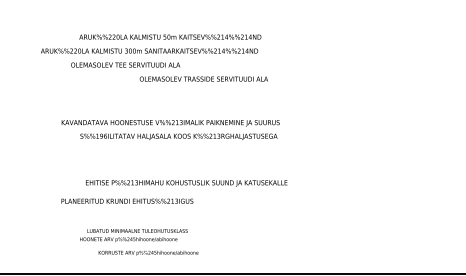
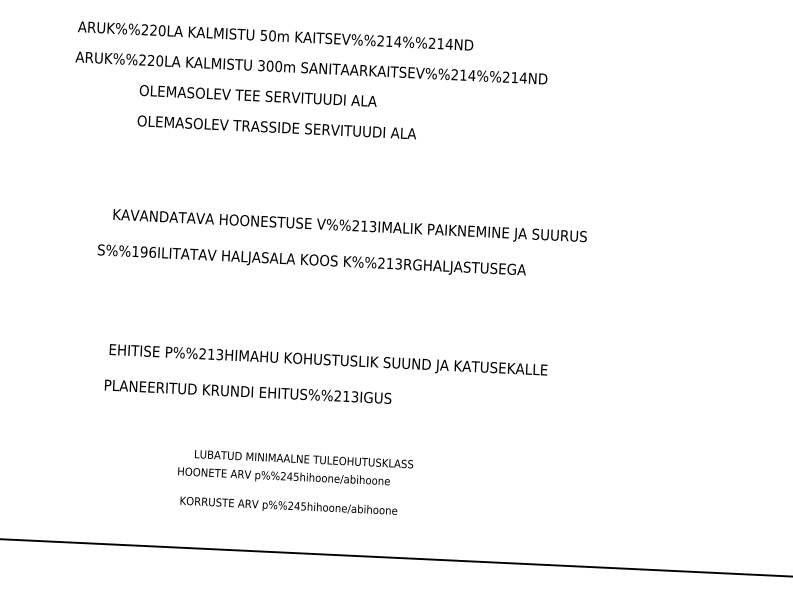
text: (170, 36) -> (276, 34), moved
text: (203, 78) -> (276, 126), moved
text: (178, 136) -> (311, 260), moved
text: (186, 183) -> (328, 361), moved
text: (133, 235) -> (294, 468), moved

